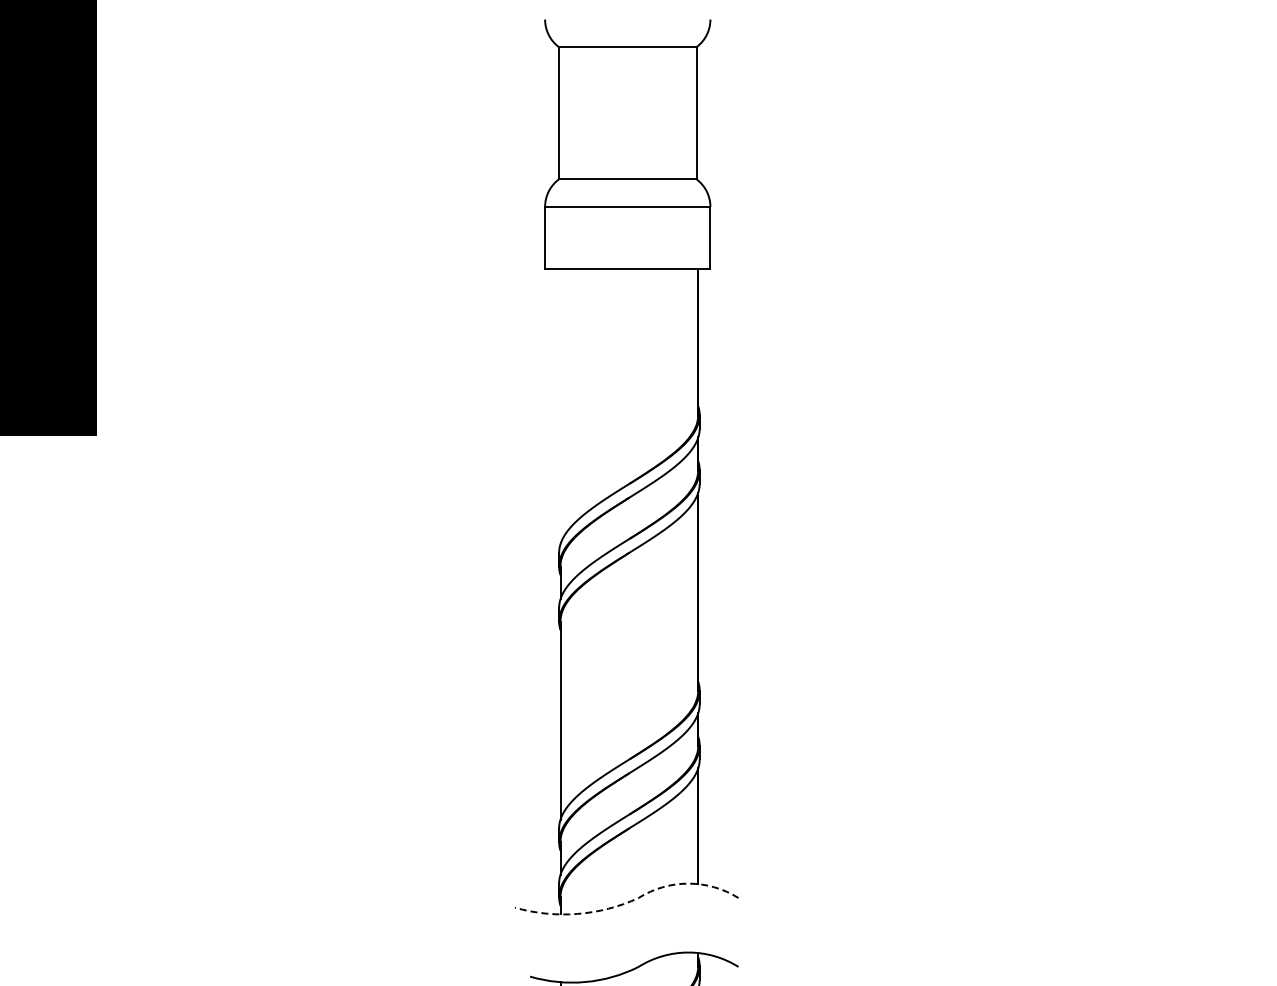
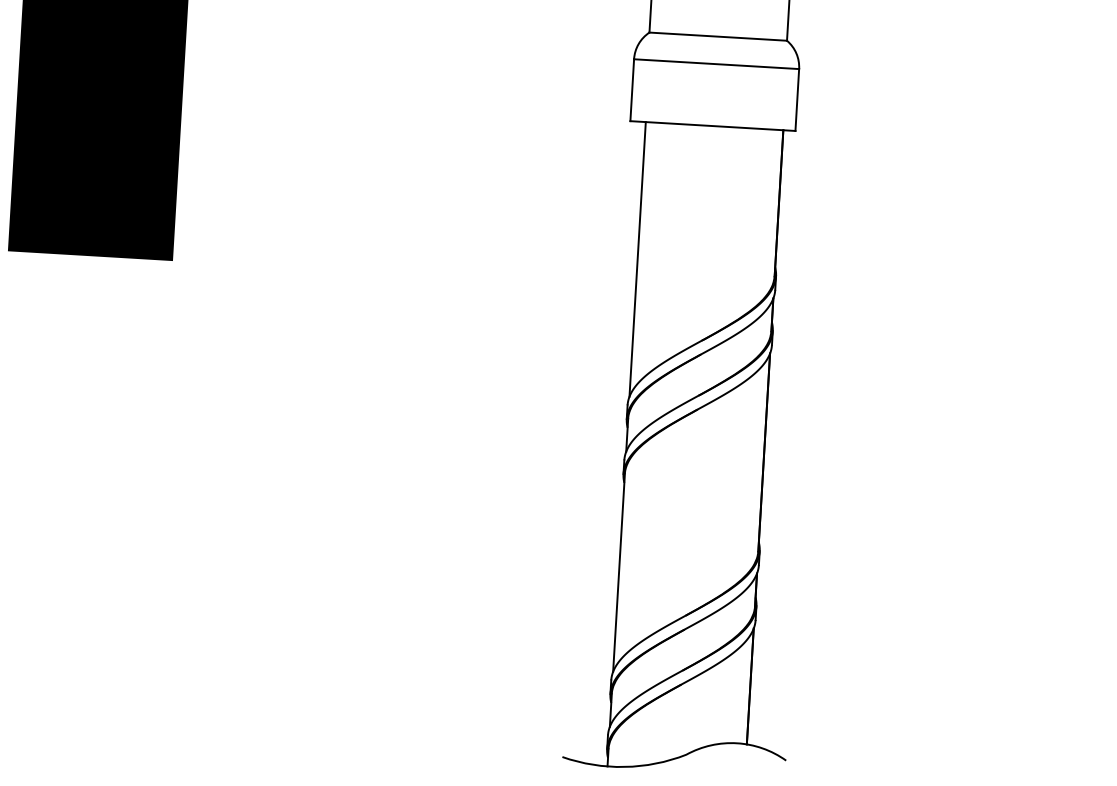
line: (560, 406) -> (637, 259), added
line: (631, 901) -> (679, 757), dashed -> solid

